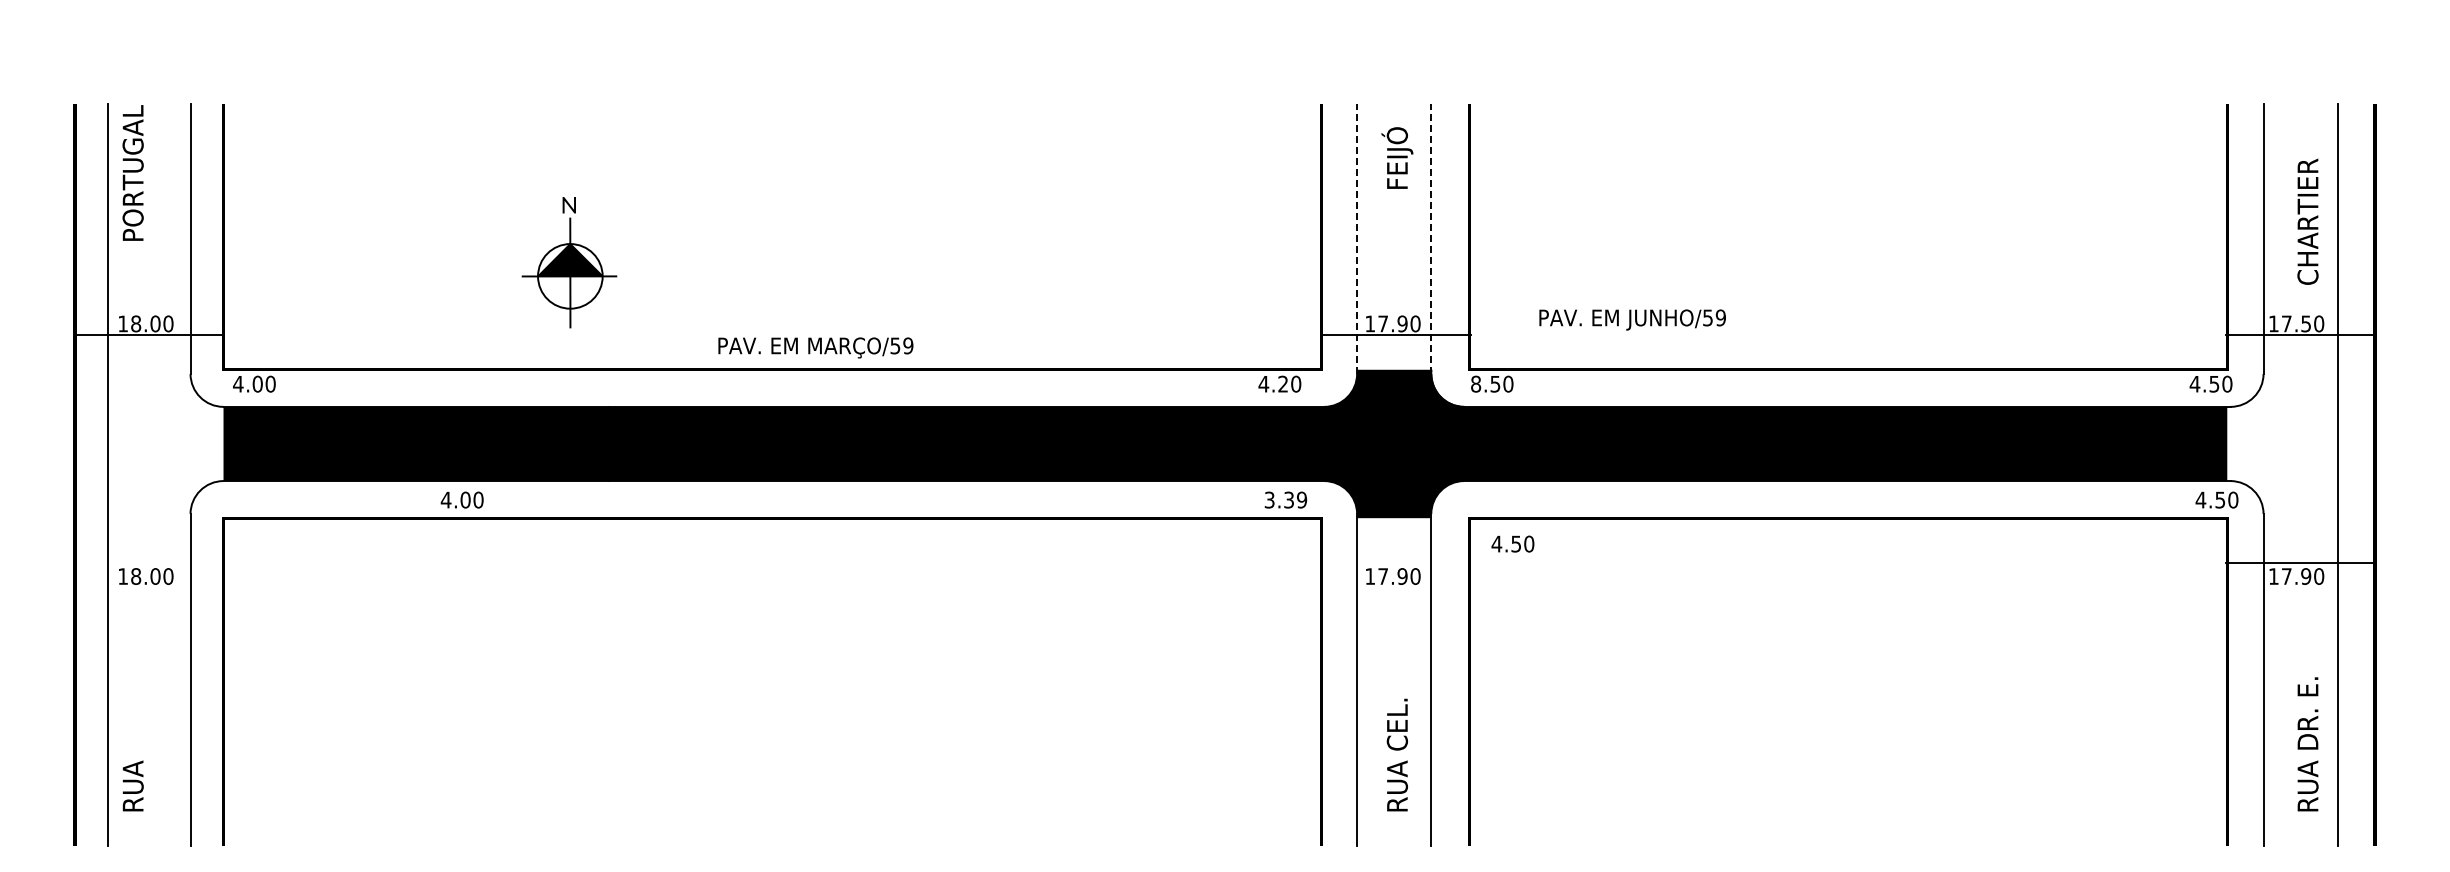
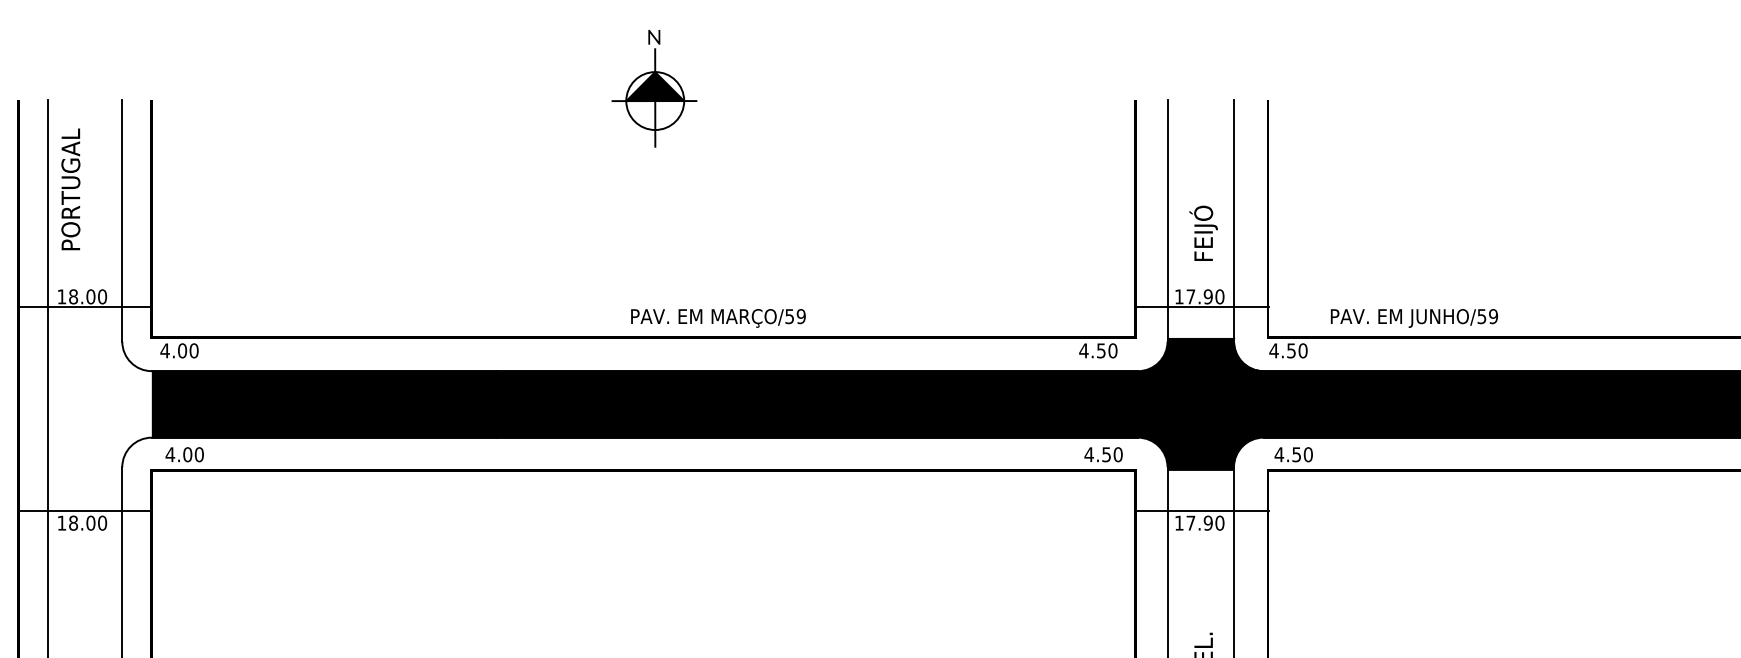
text: (1397, 157) -> (1203, 232), moved
text: (132, 172) -> (70, 188), moved
line: (1357, 238) -> (1167, 220), dashed -> solid
line: (1431, 238) -> (1234, 220), dashed -> solid
part: (569, 262) -> (654, 88), moved
text: (1632, 319) -> (1414, 317), moved
text: (815, 347) -> (718, 317), moved
text: (1282, 383) -> (1100, 350), 4.20 -> 4.50
text: (1475, 383) -> (1273, 350), 8.50 -> 4.50
text: (461, 499) -> (184, 454), moved
text: (1285, 499) -> (1103, 454), 3.39 -> 4.50
text: (1512, 543) -> (1293, 454), moved
line: (149, 562) -> (85, 510), added
line: (1396, 562) -> (1202, 510), added

